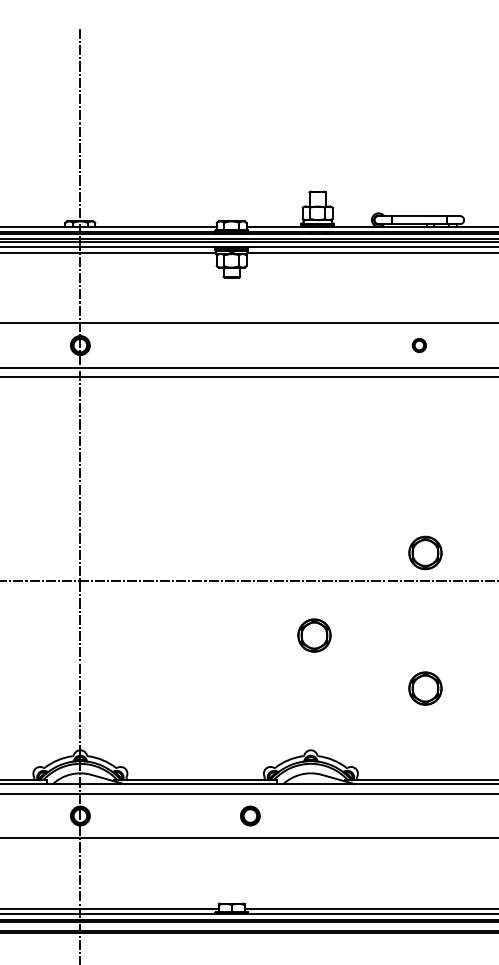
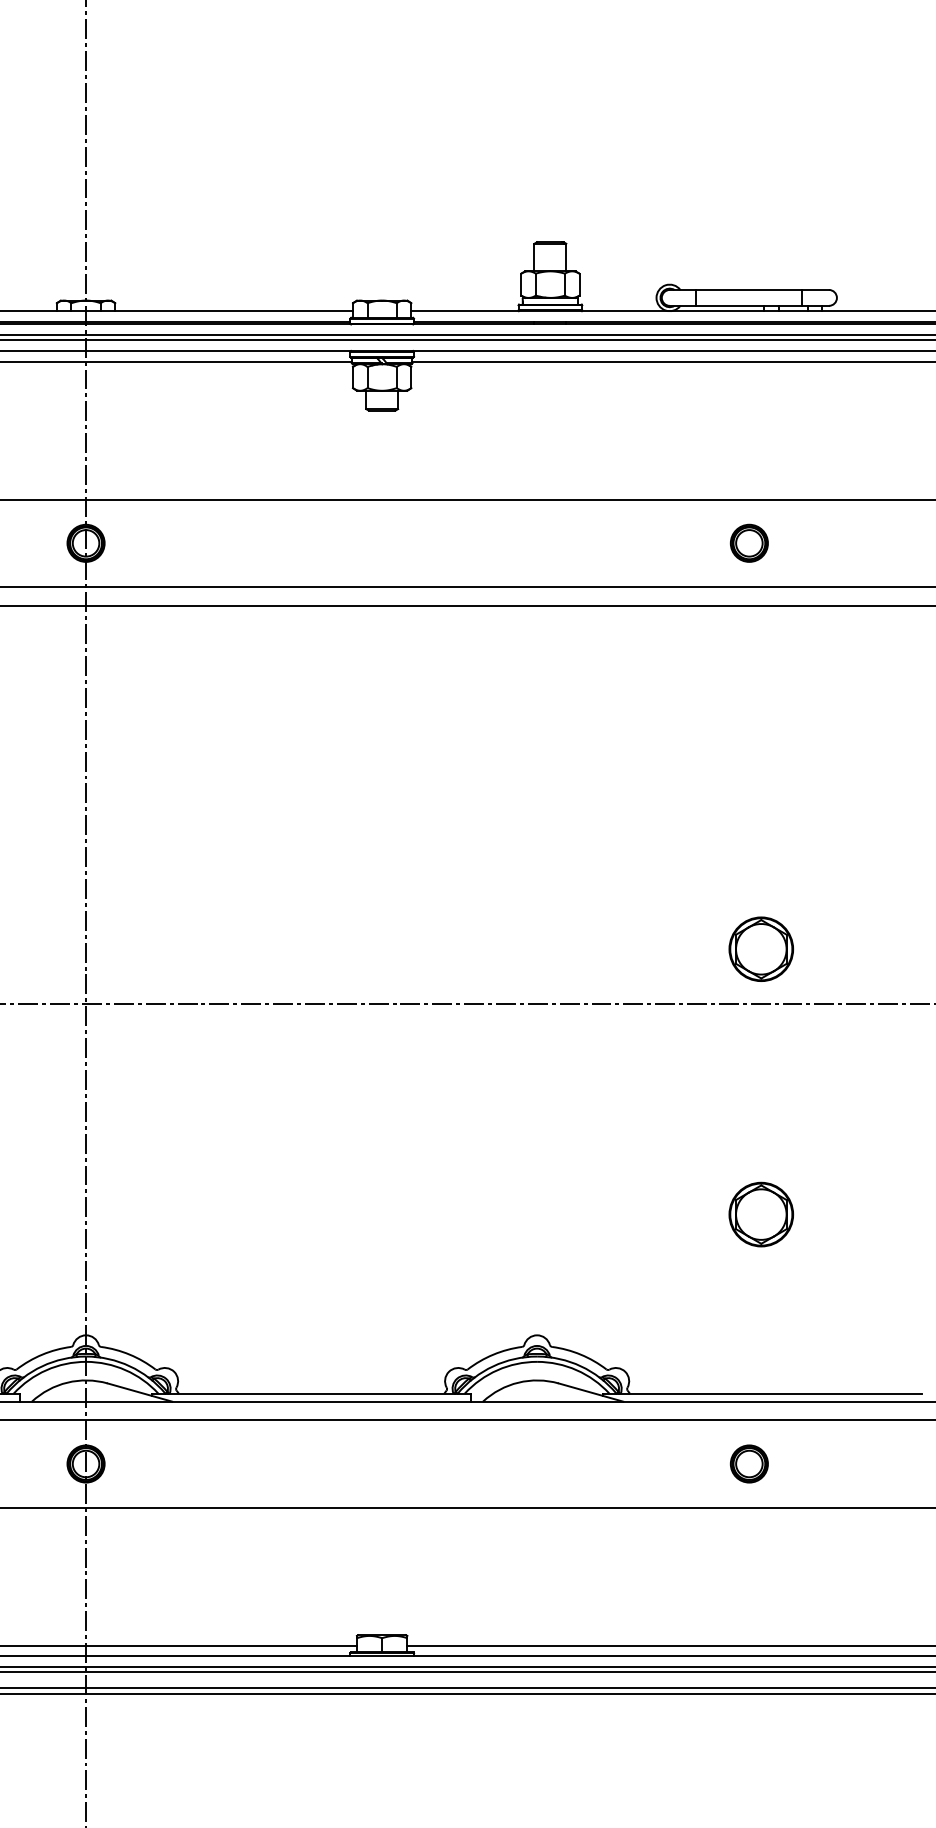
part: (419, 345) -> (749, 543), size x1.43
part: (314, 635) -> (544, 1110), removed
part: (250, 815) -> (749, 1462), moved

